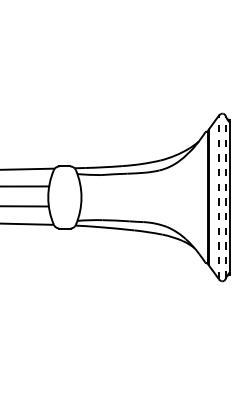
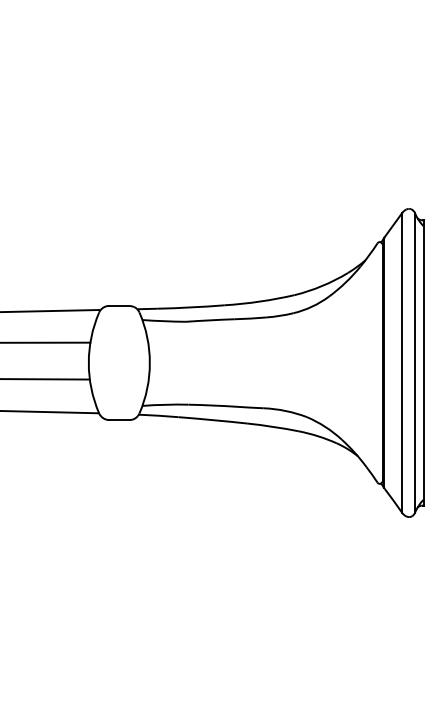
line: (218, 196) -> (401, 361), dashed -> solid
line: (225, 197) -> (414, 363), dashed -> solid

